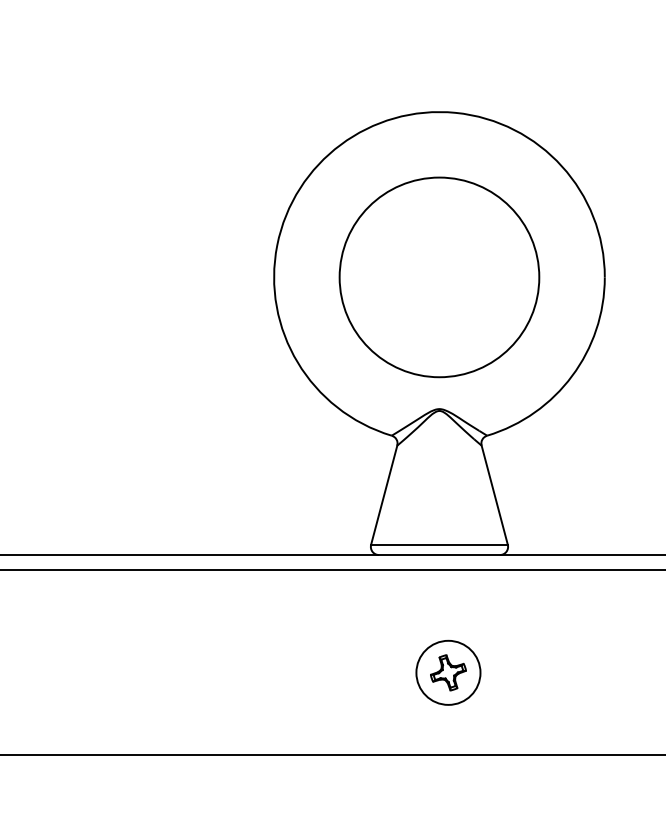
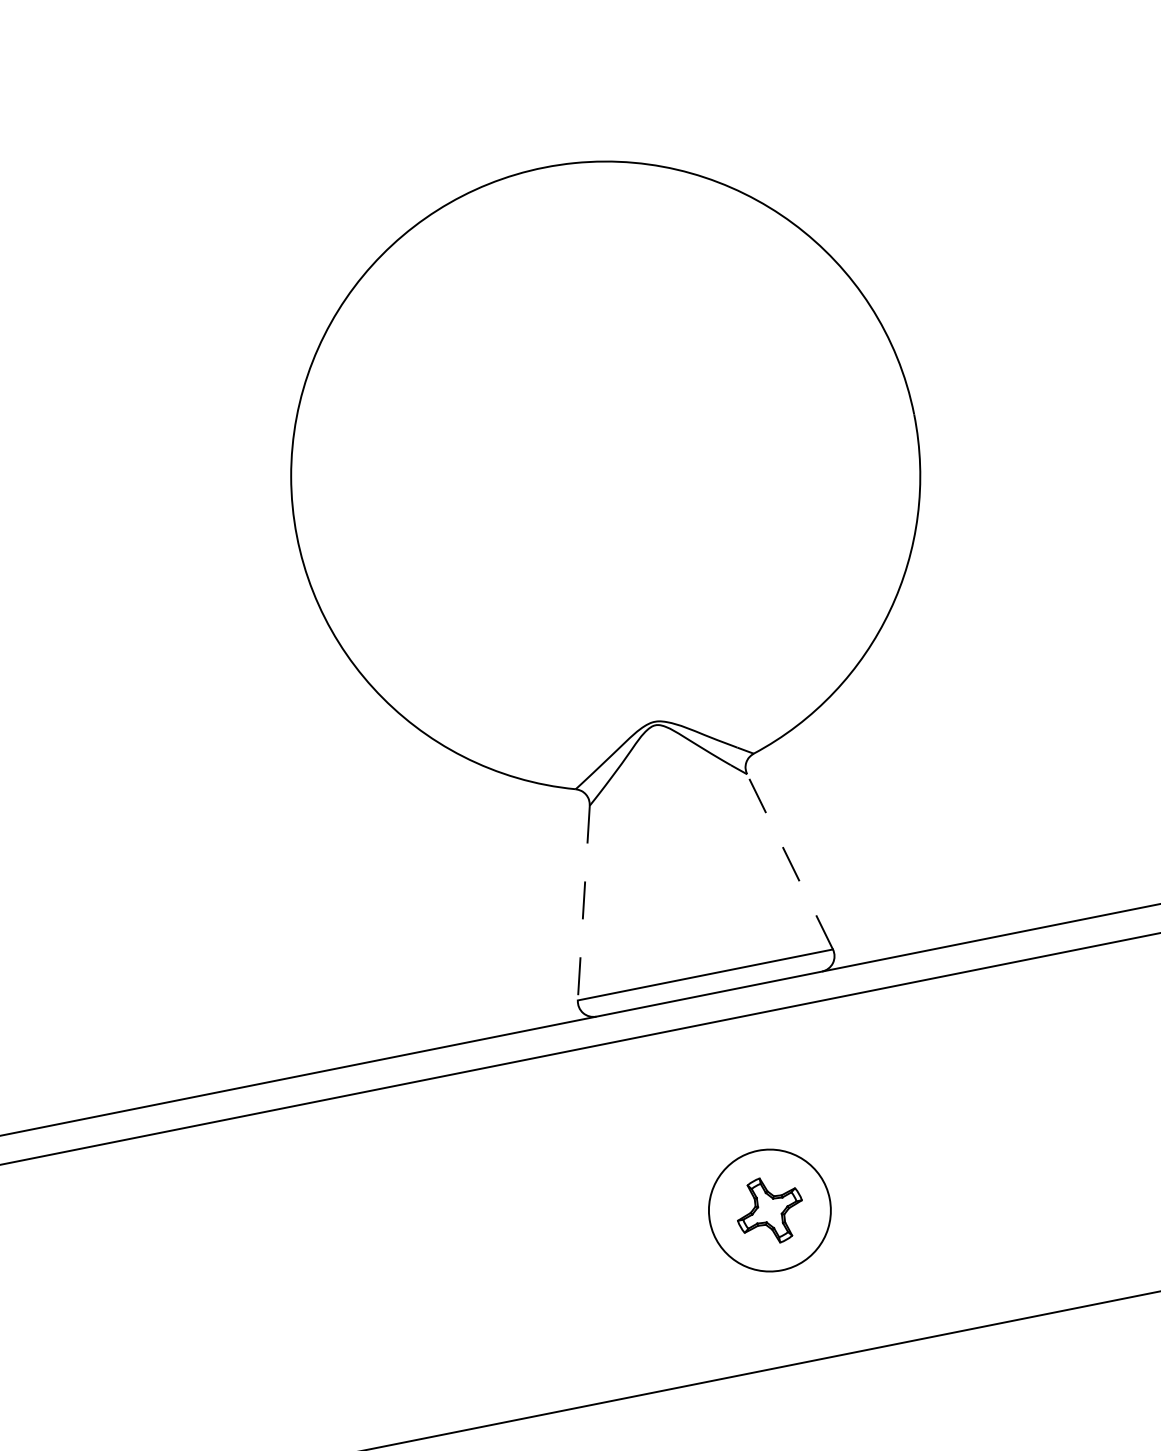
circle: (439, 277) -> (605, 476), removed
line: (494, 494) -> (789, 860), solid -> dashed
line: (384, 495) -> (584, 903), solid -> dashed

